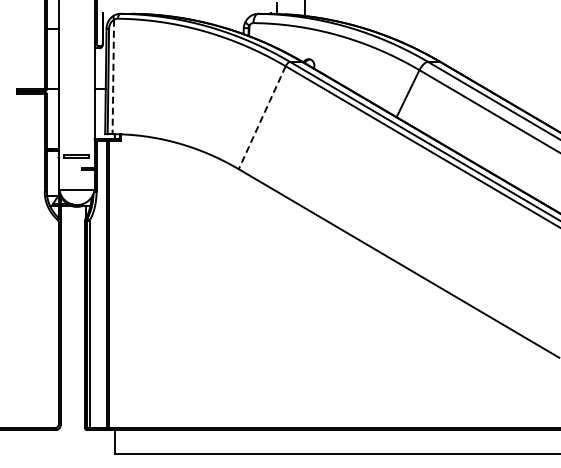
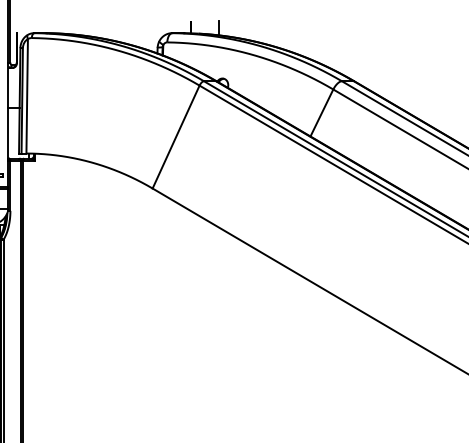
line: (113, 77) -> (27, 96), dashed -> solid
line: (262, 117) -> (176, 136), dashed -> solid

